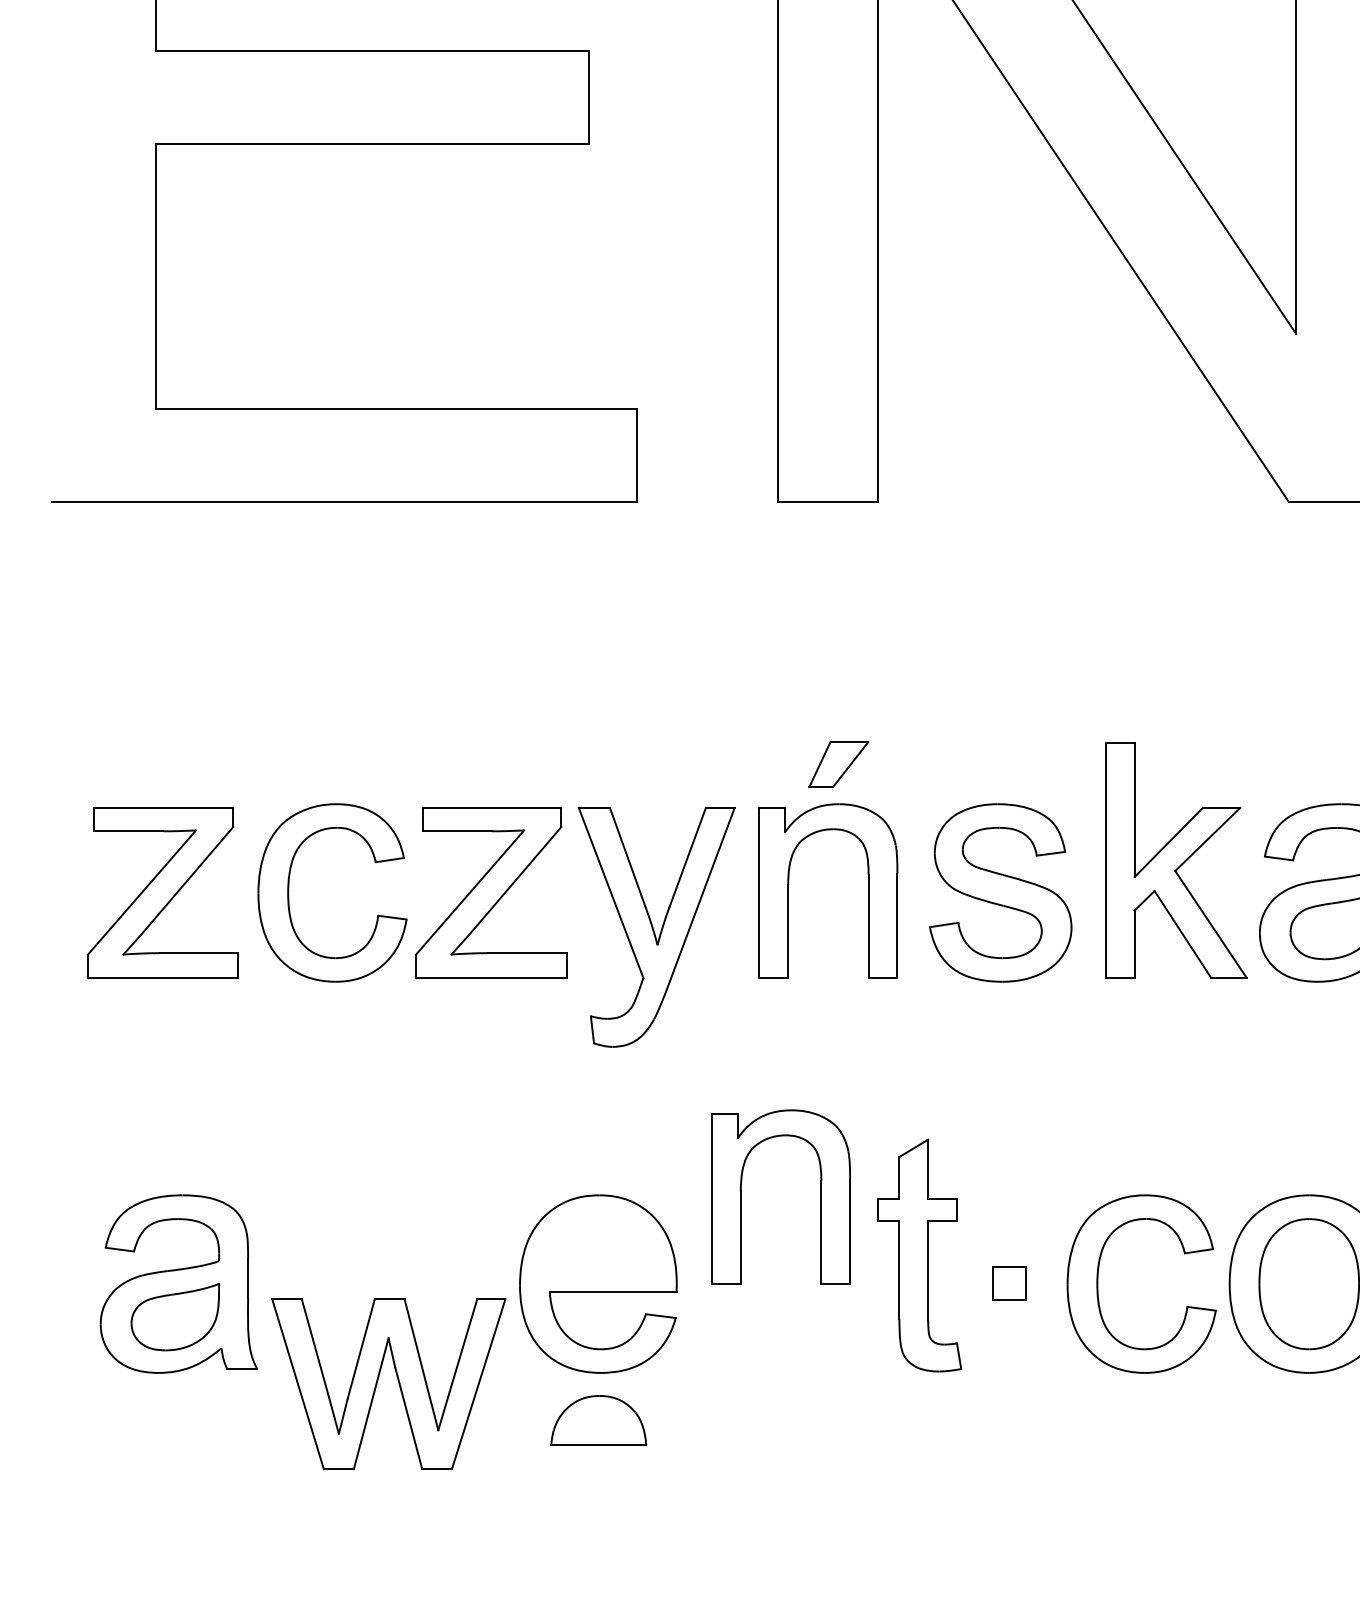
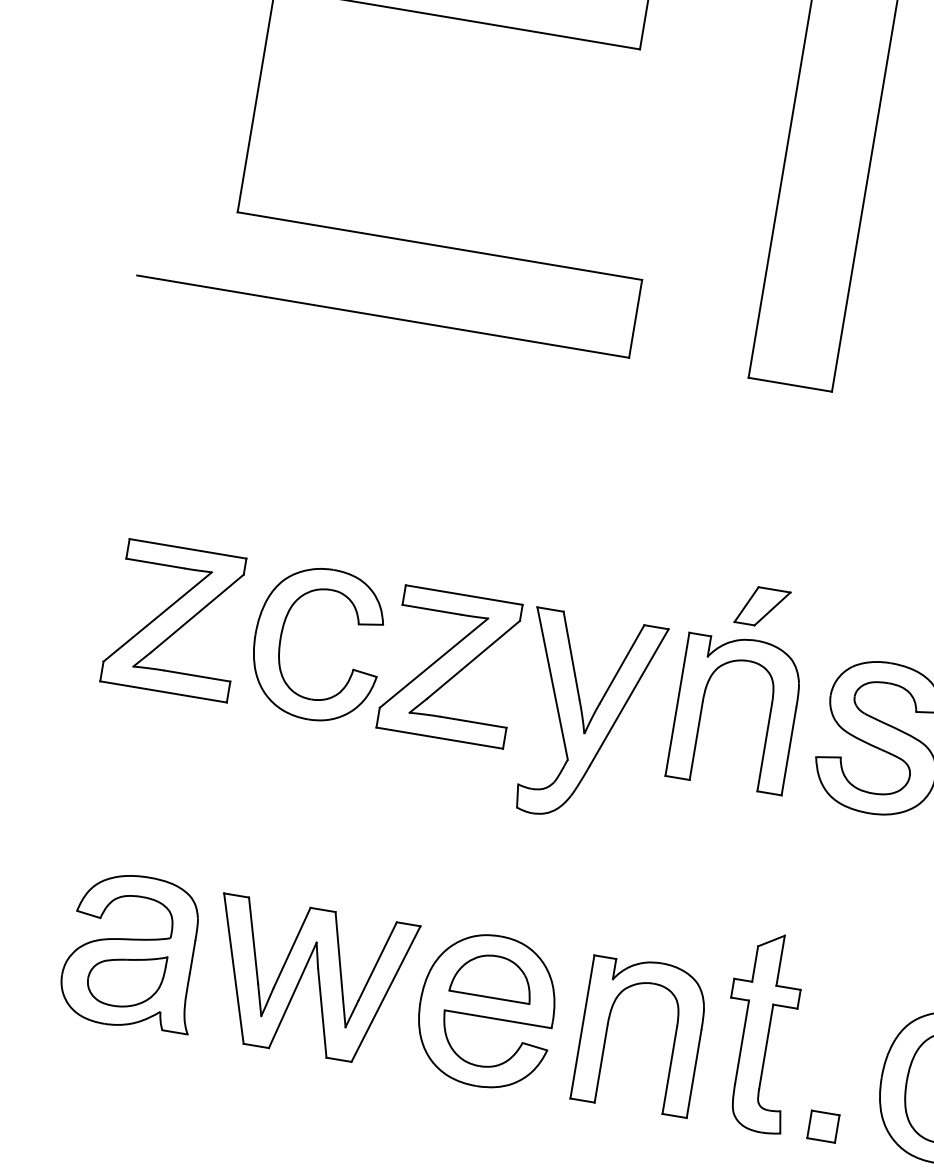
part: (741, 1196) -> (607, 1028), moved
part: (1009, 1283) -> (823, 1126), moved
part: (397, 1380) -> (318, 979), moved
part: (598, 1420) -> (492, 976), moved

